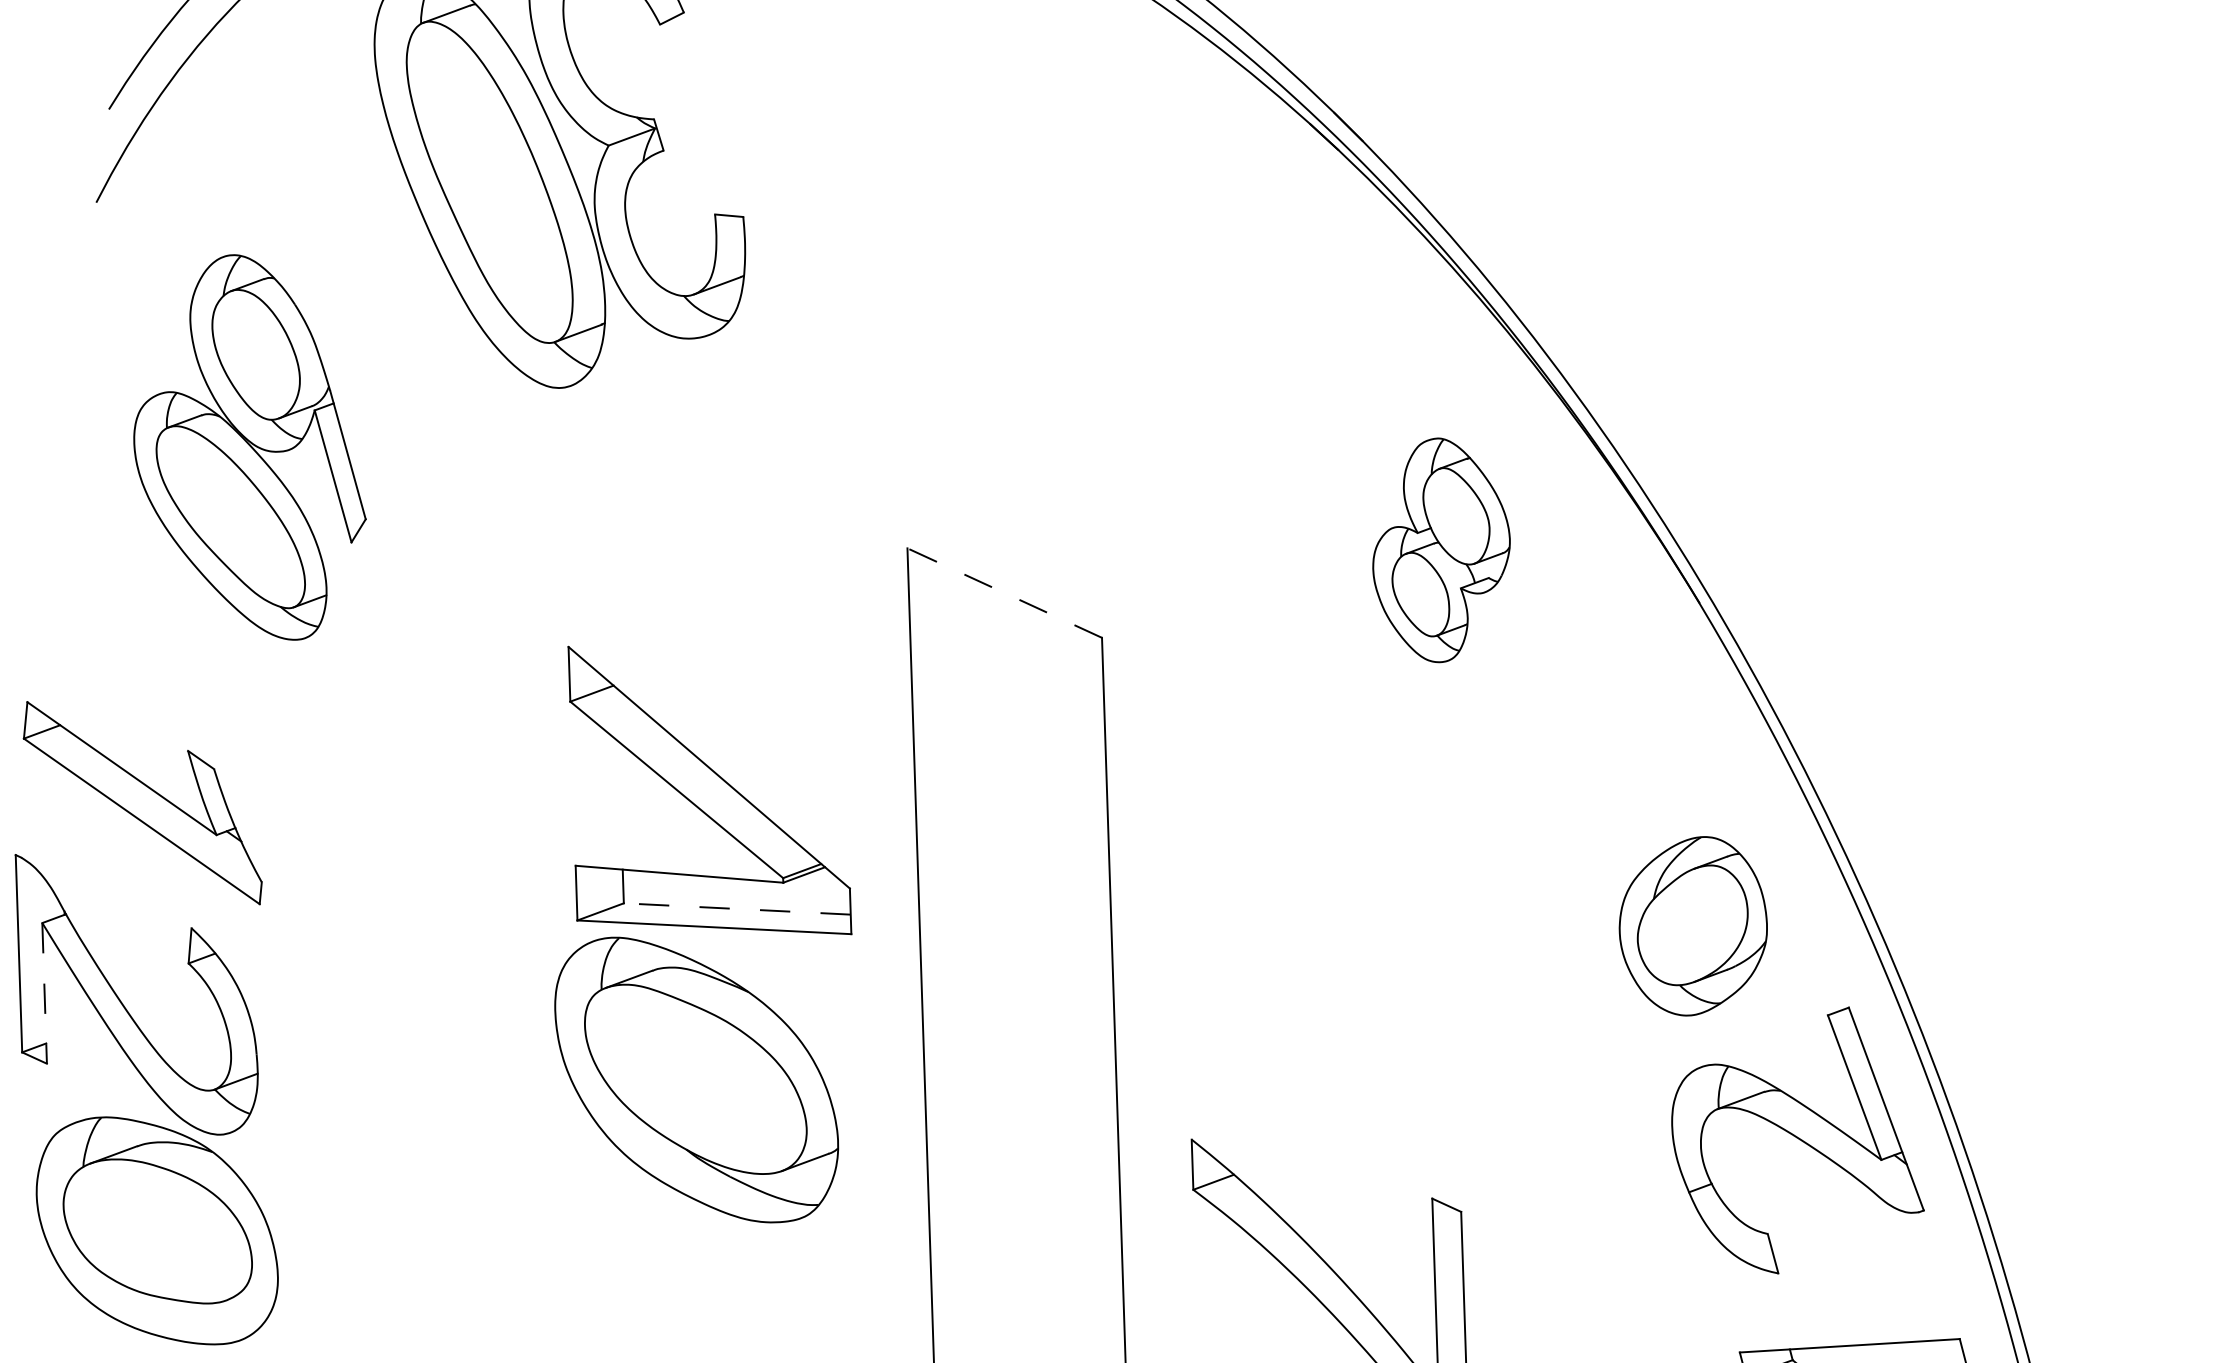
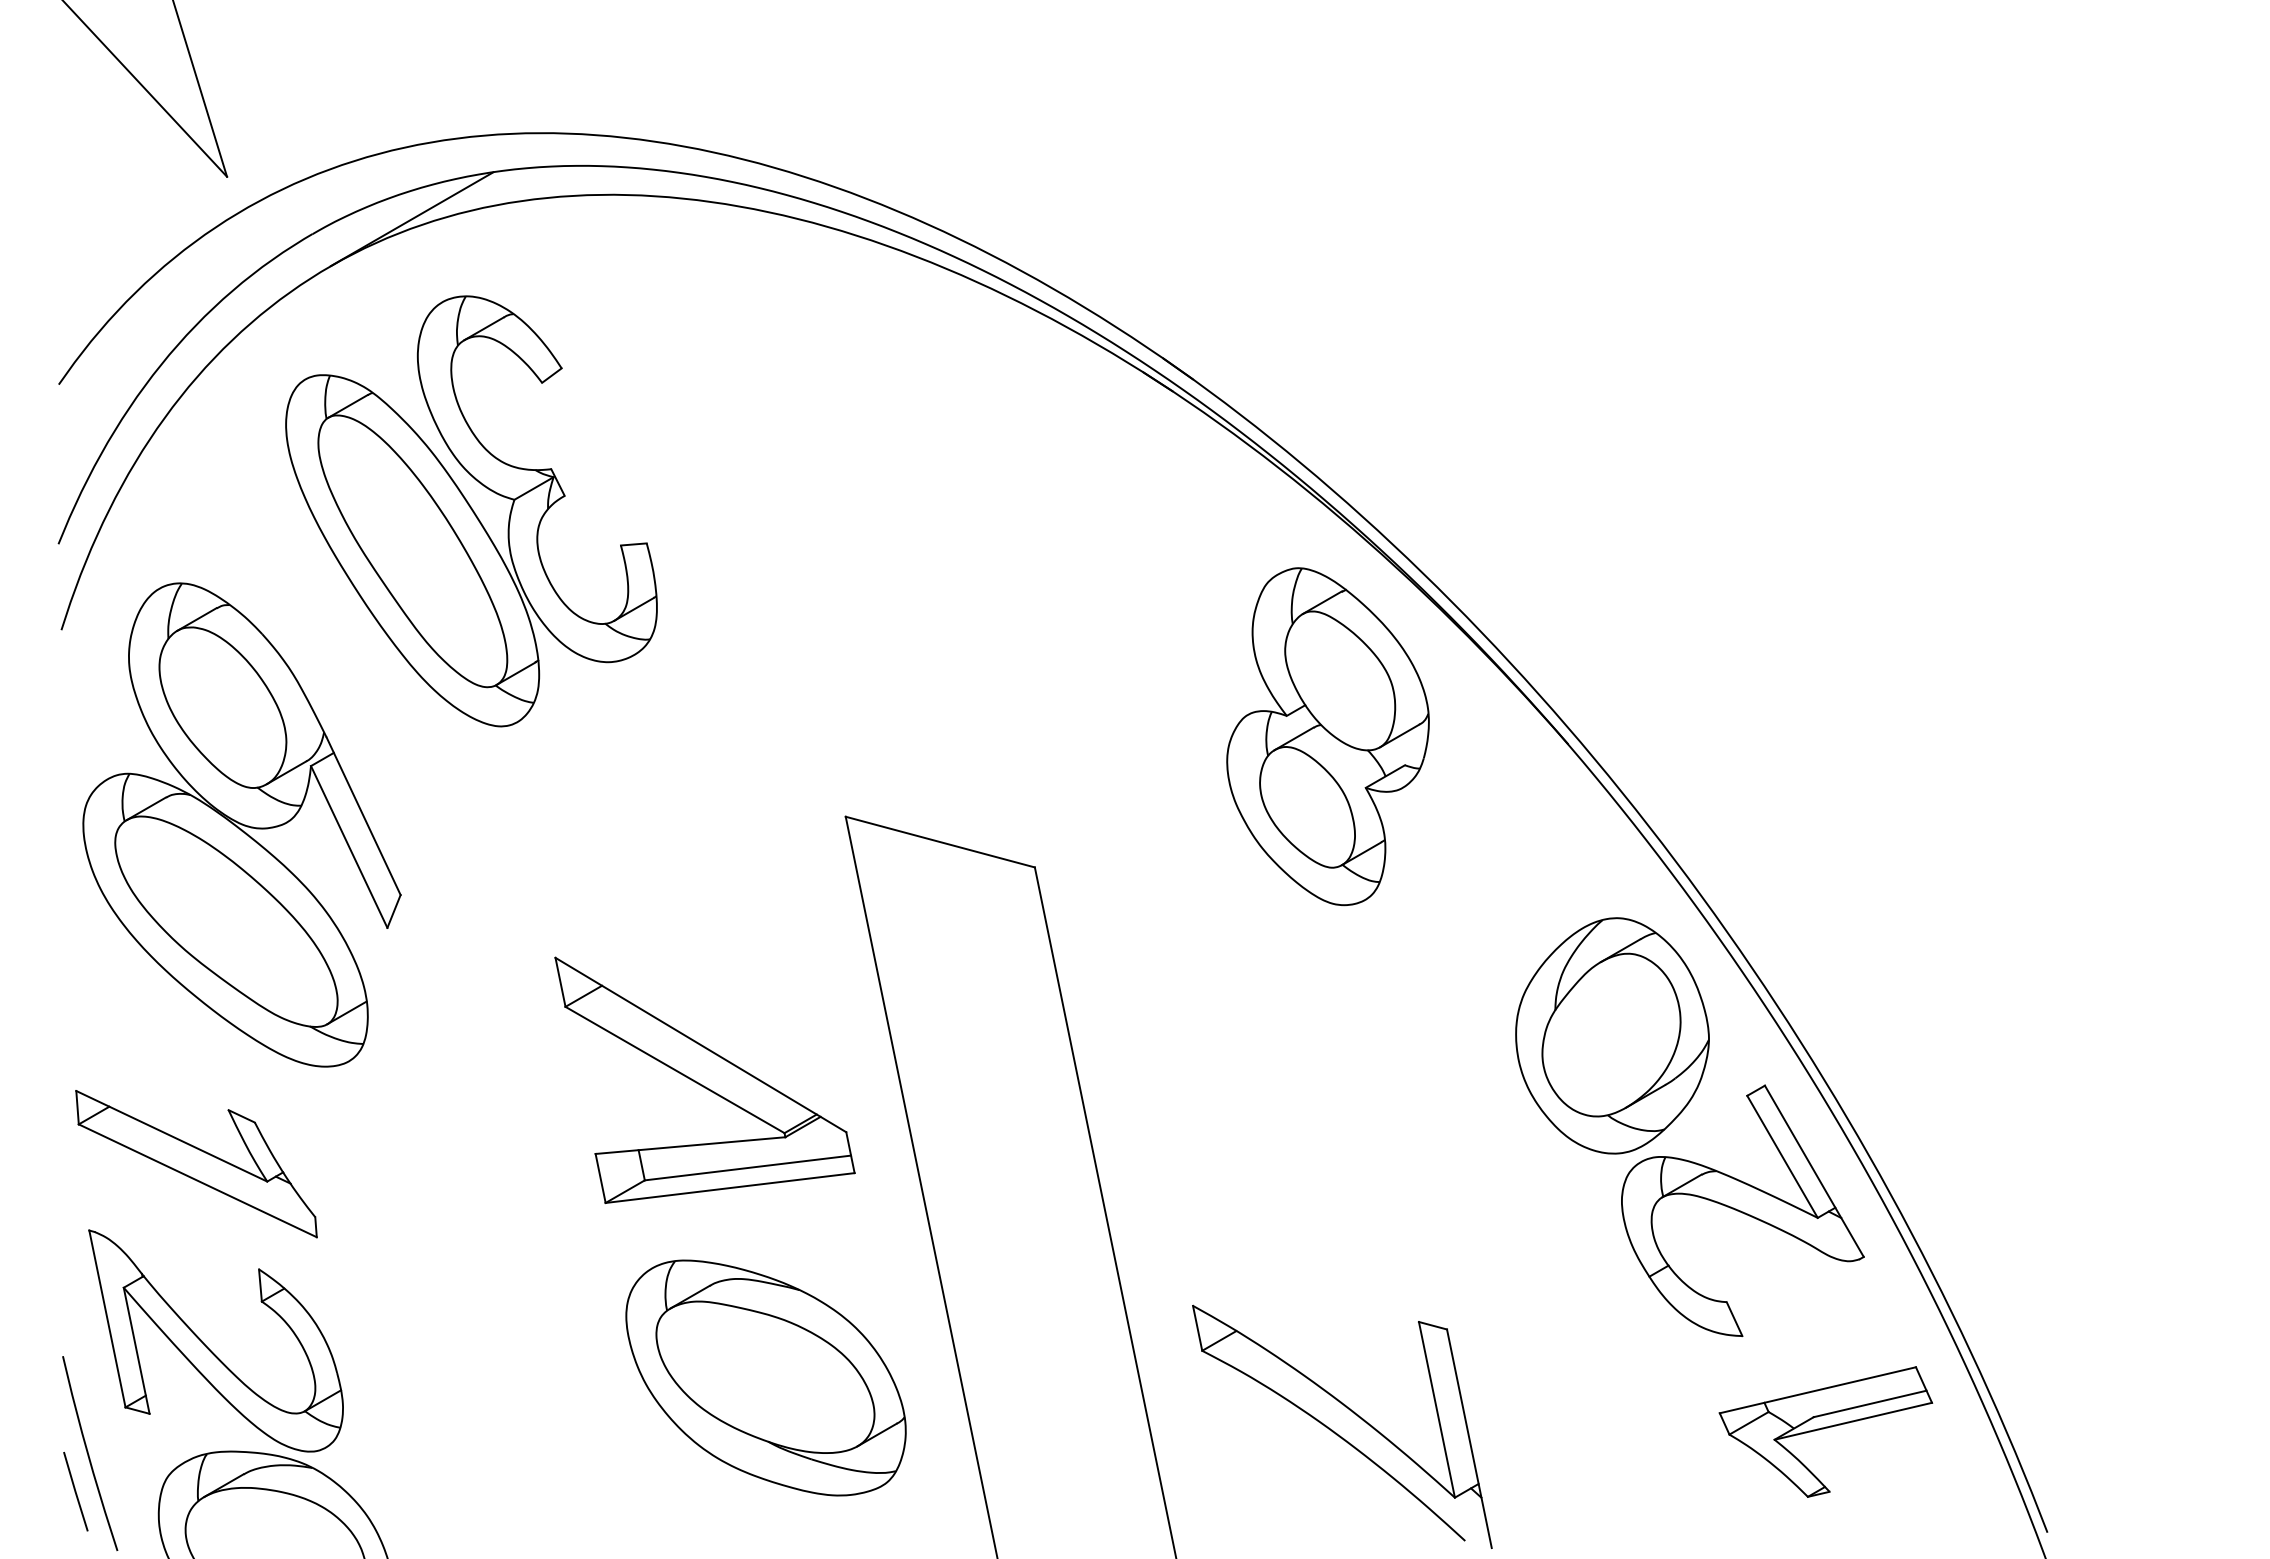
part: (254, 445) -> (241, 824), size x1.43
part: (1441, 550) -> (1327, 736), size x1.67
line: (1004, 593) -> (940, 842), dashed -> solid
line: (736, 909) -> (747, 1168), dashed -> solid
part: (1693, 925) -> (1612, 1035), size x1.43
line: (44, 994) -> (136, 1351), dashed -> solid
part: (695, 1079) -> (765, 1377), moved

